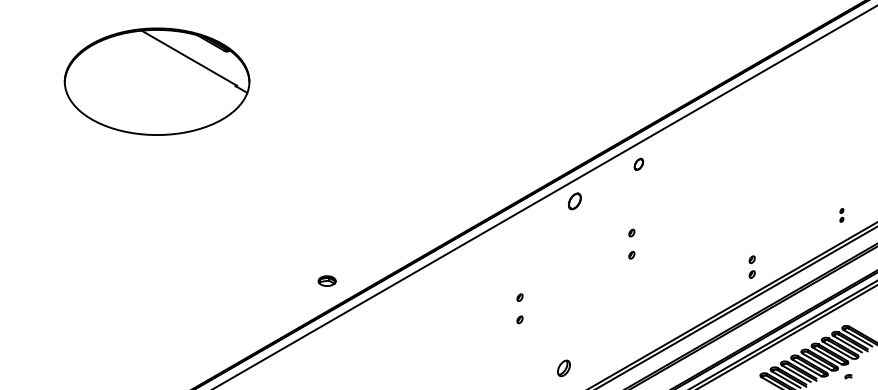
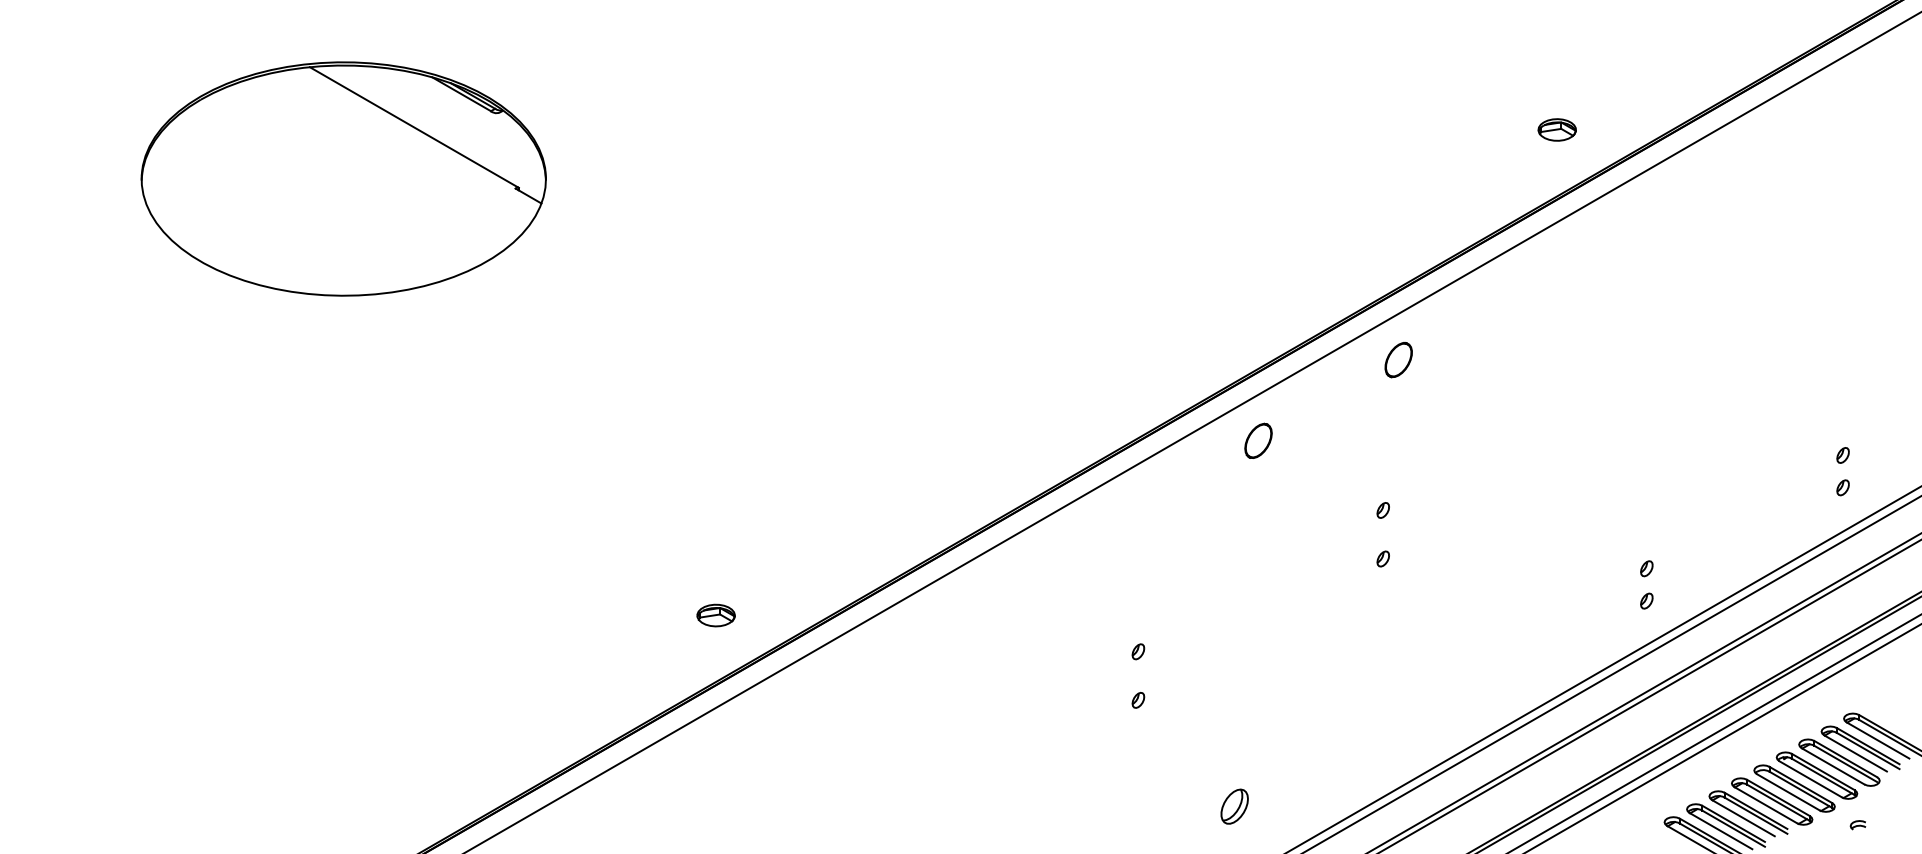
part: (710, 59) -> (1555, 130), added
part: (638, 164) -> (1397, 360), size x1.43
part: (841, 215) -> (1842, 471), size x1.67

